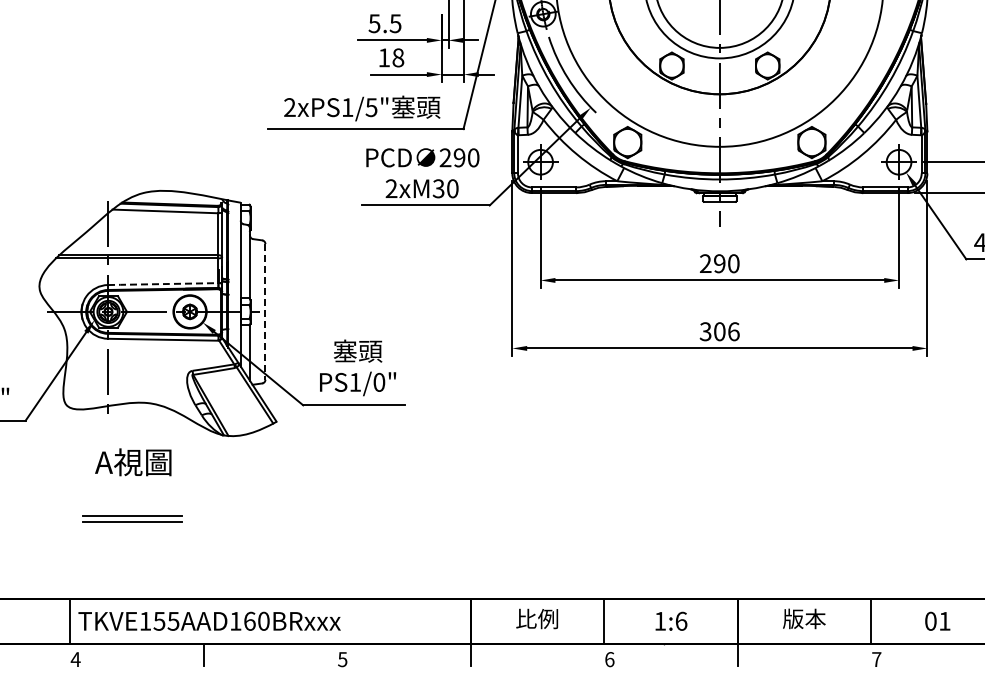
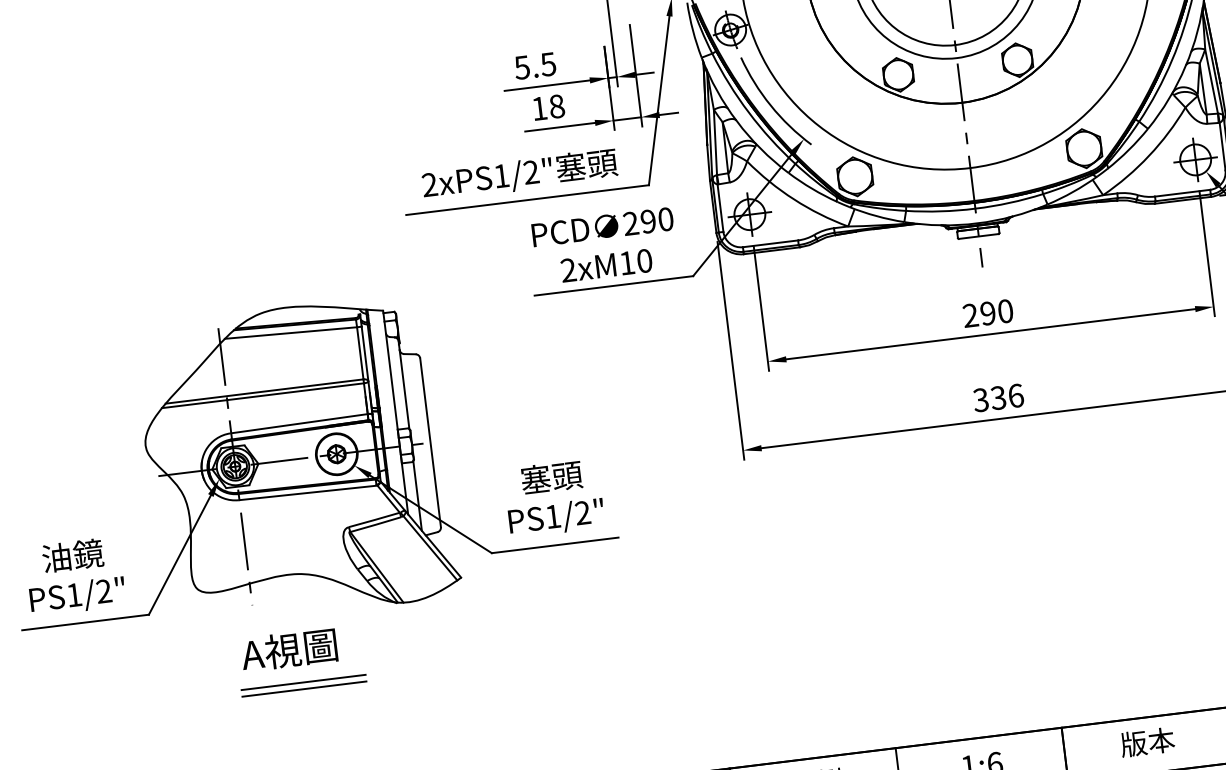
text: (371, 107) -> (531, 172), 2xPS1/5" -> 2xPS1/2"
text: (438, 188) -> (626, 262), 2xM30 -> 2xM10
line: (163, 284) -> (299, 424), dashed -> solid
line: (265, 311) -> (430, 442), dashed -> solid
text: (719, 331) -> (998, 397), 306 -> 336
text: (379, 382) -> (583, 513), PS1/0" -> PS1/2"
part: (132, 518) -> (303, 684), moved

